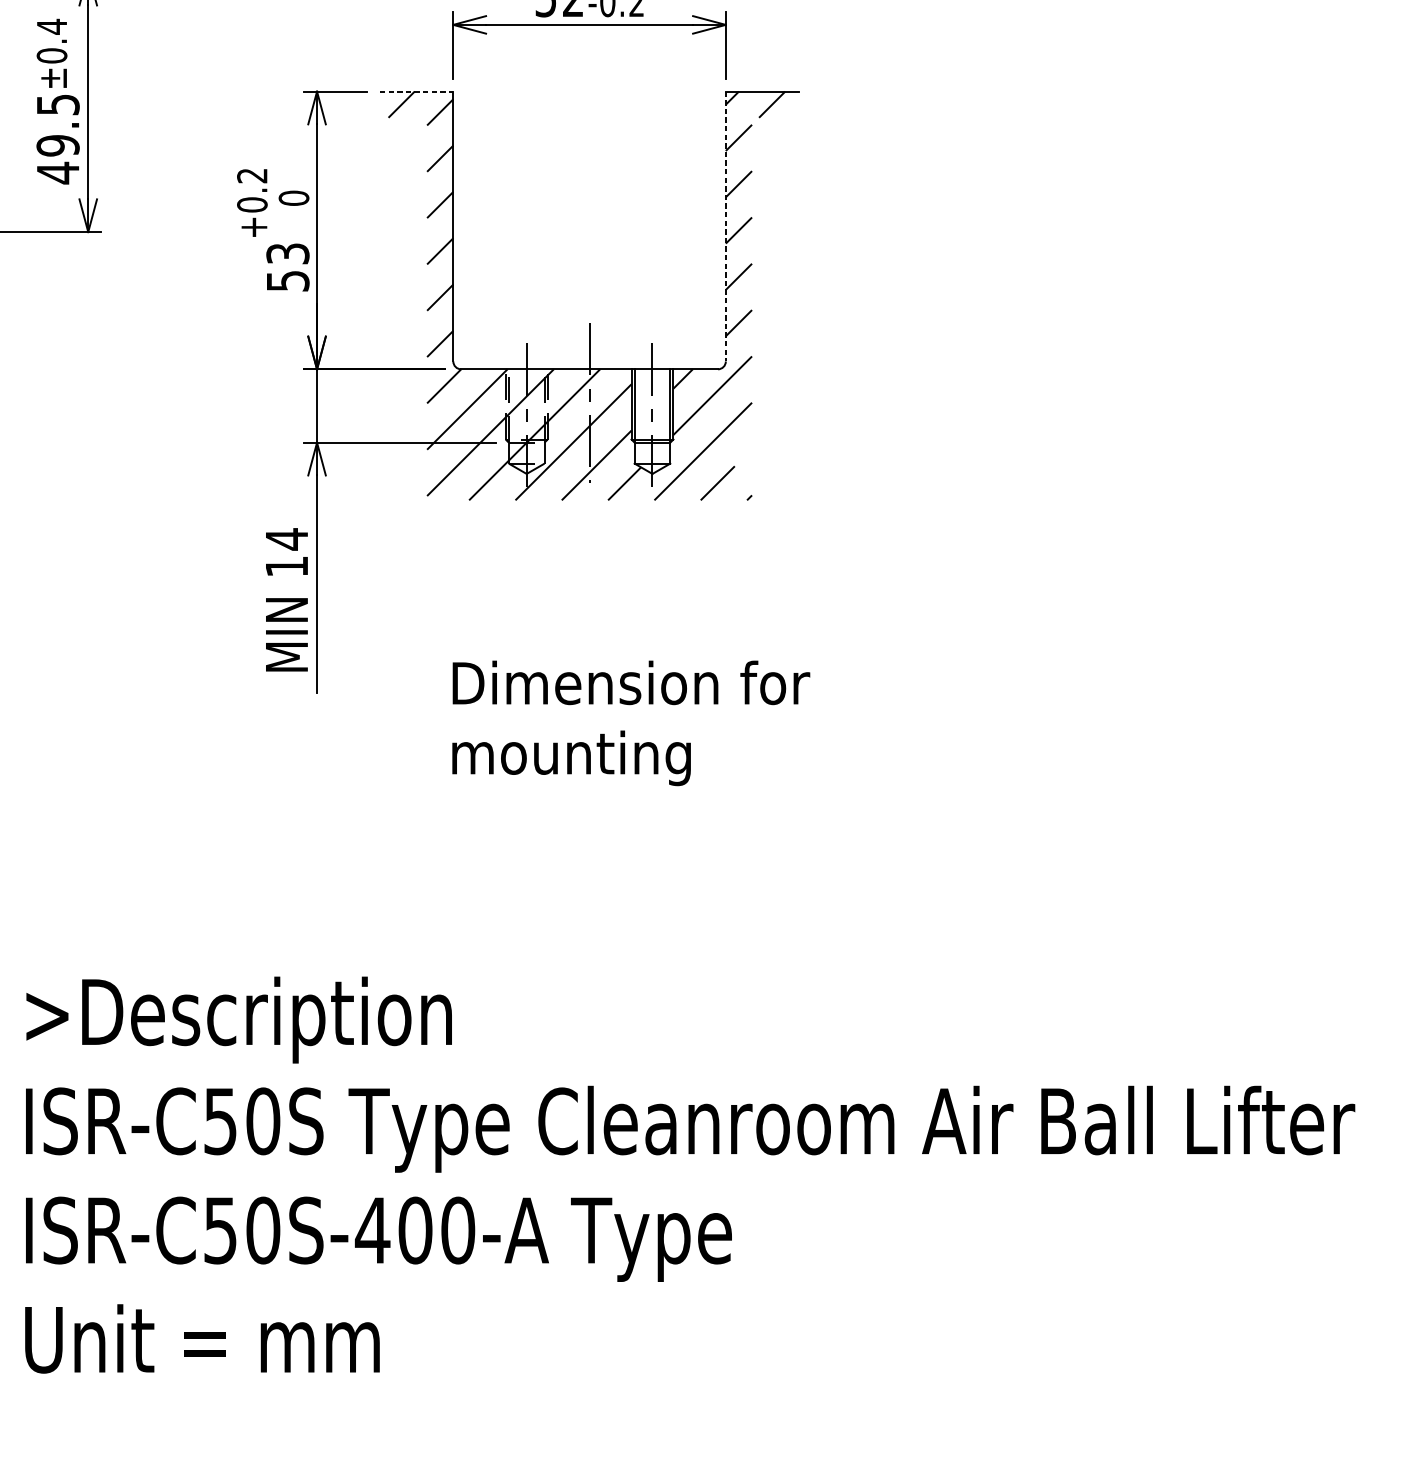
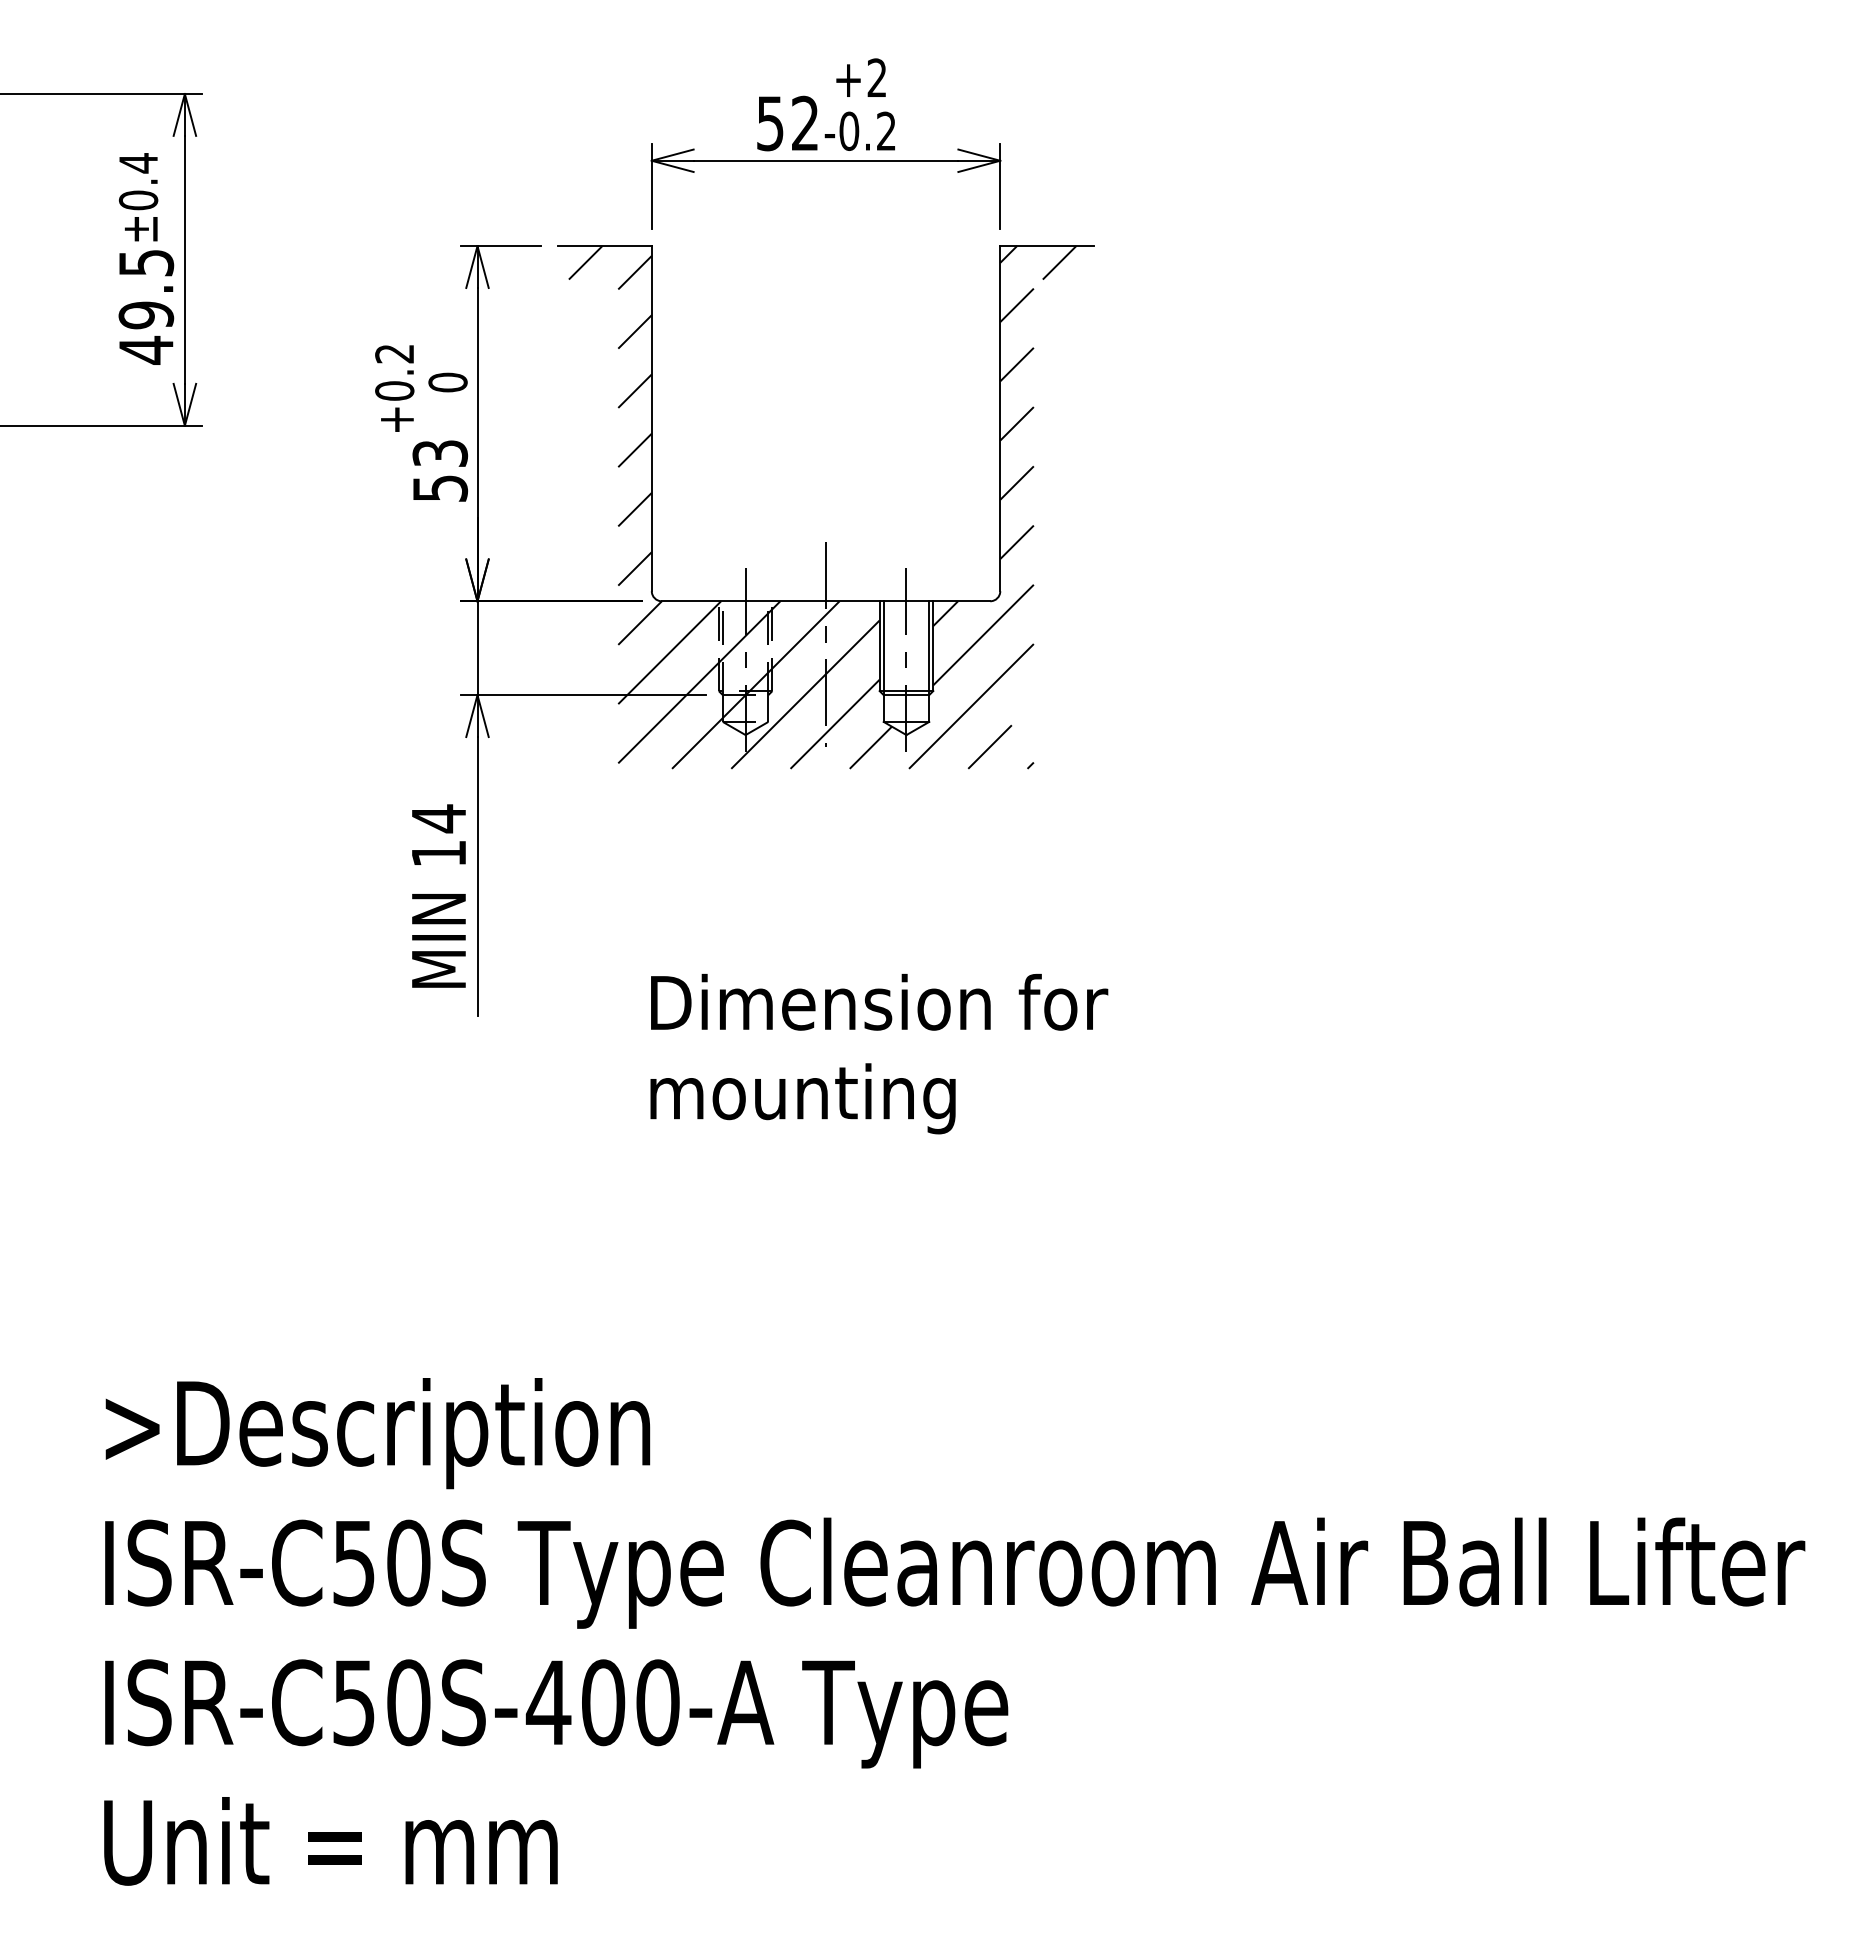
line: (416, 91) -> (604, 246), dashed -> solid
line: (725, 226) -> (1000, 418), dashed -> solid

